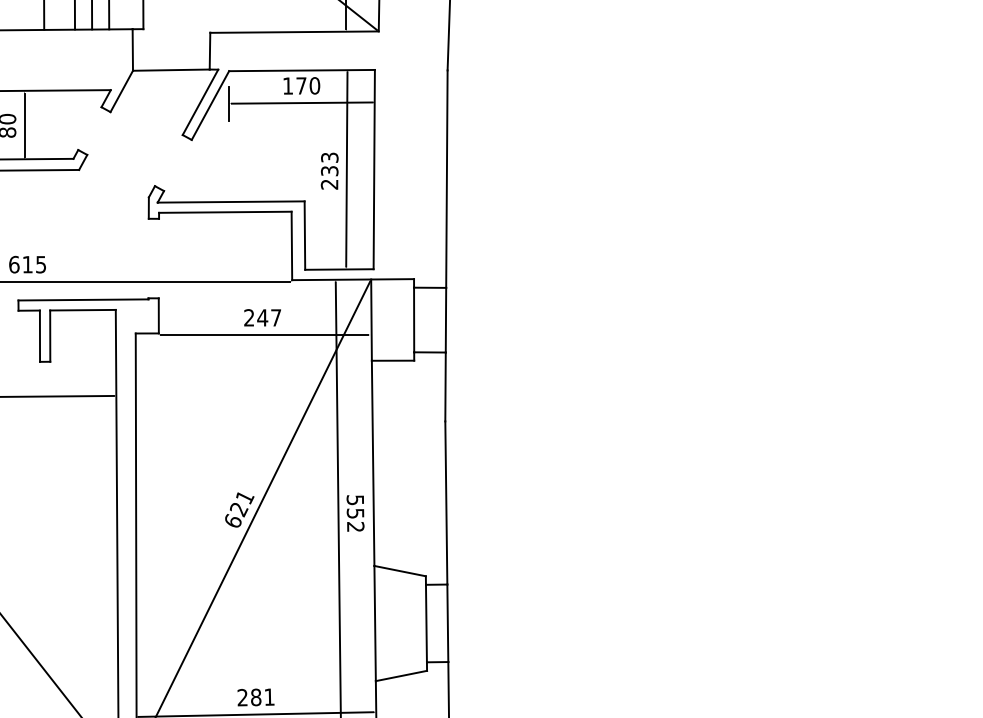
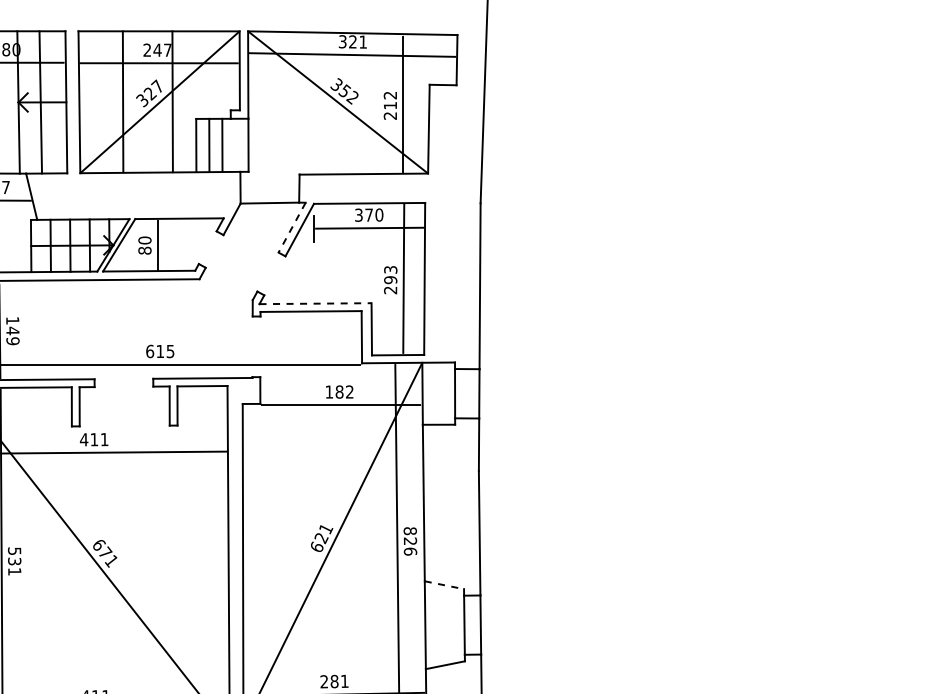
text: (287, 85) -> (358, 214), 170 -> 370
line: (199, 103) -> (291, 228), solid -> dashed
text: (329, 171) -> (390, 280), 233 -> 293
line: (232, 201) -> (316, 303), solid -> dashed
text: (262, 317) -> (339, 391), 247 -> 182
text: (355, 513) -> (410, 541), 552 -> 826
line: (400, 571) -> (444, 585), solid -> dashed

